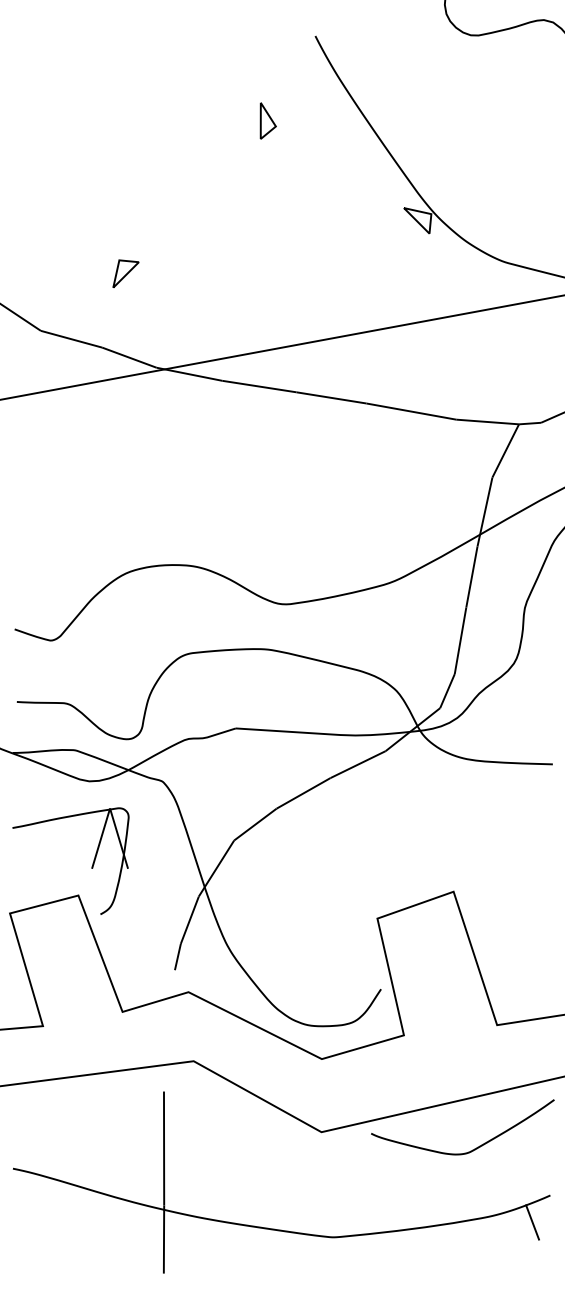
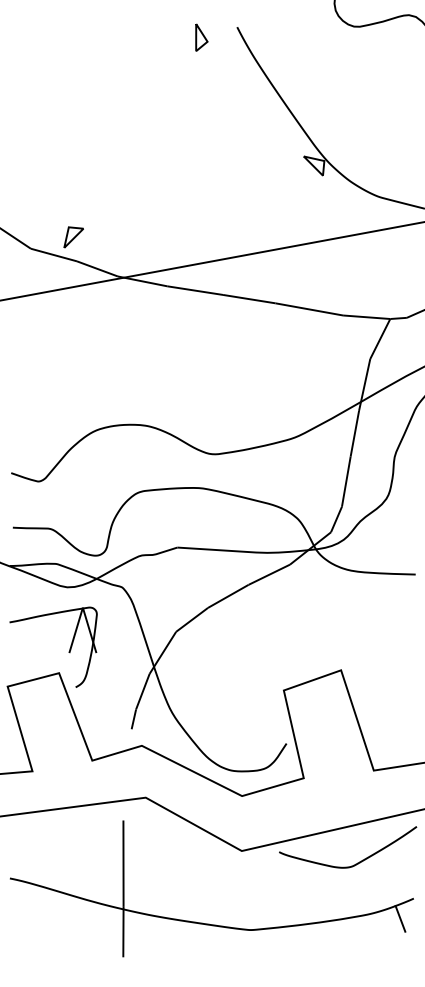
part: (267, 120) -> (201, 37), moved
part: (125, 273) -> (73, 237), moved

